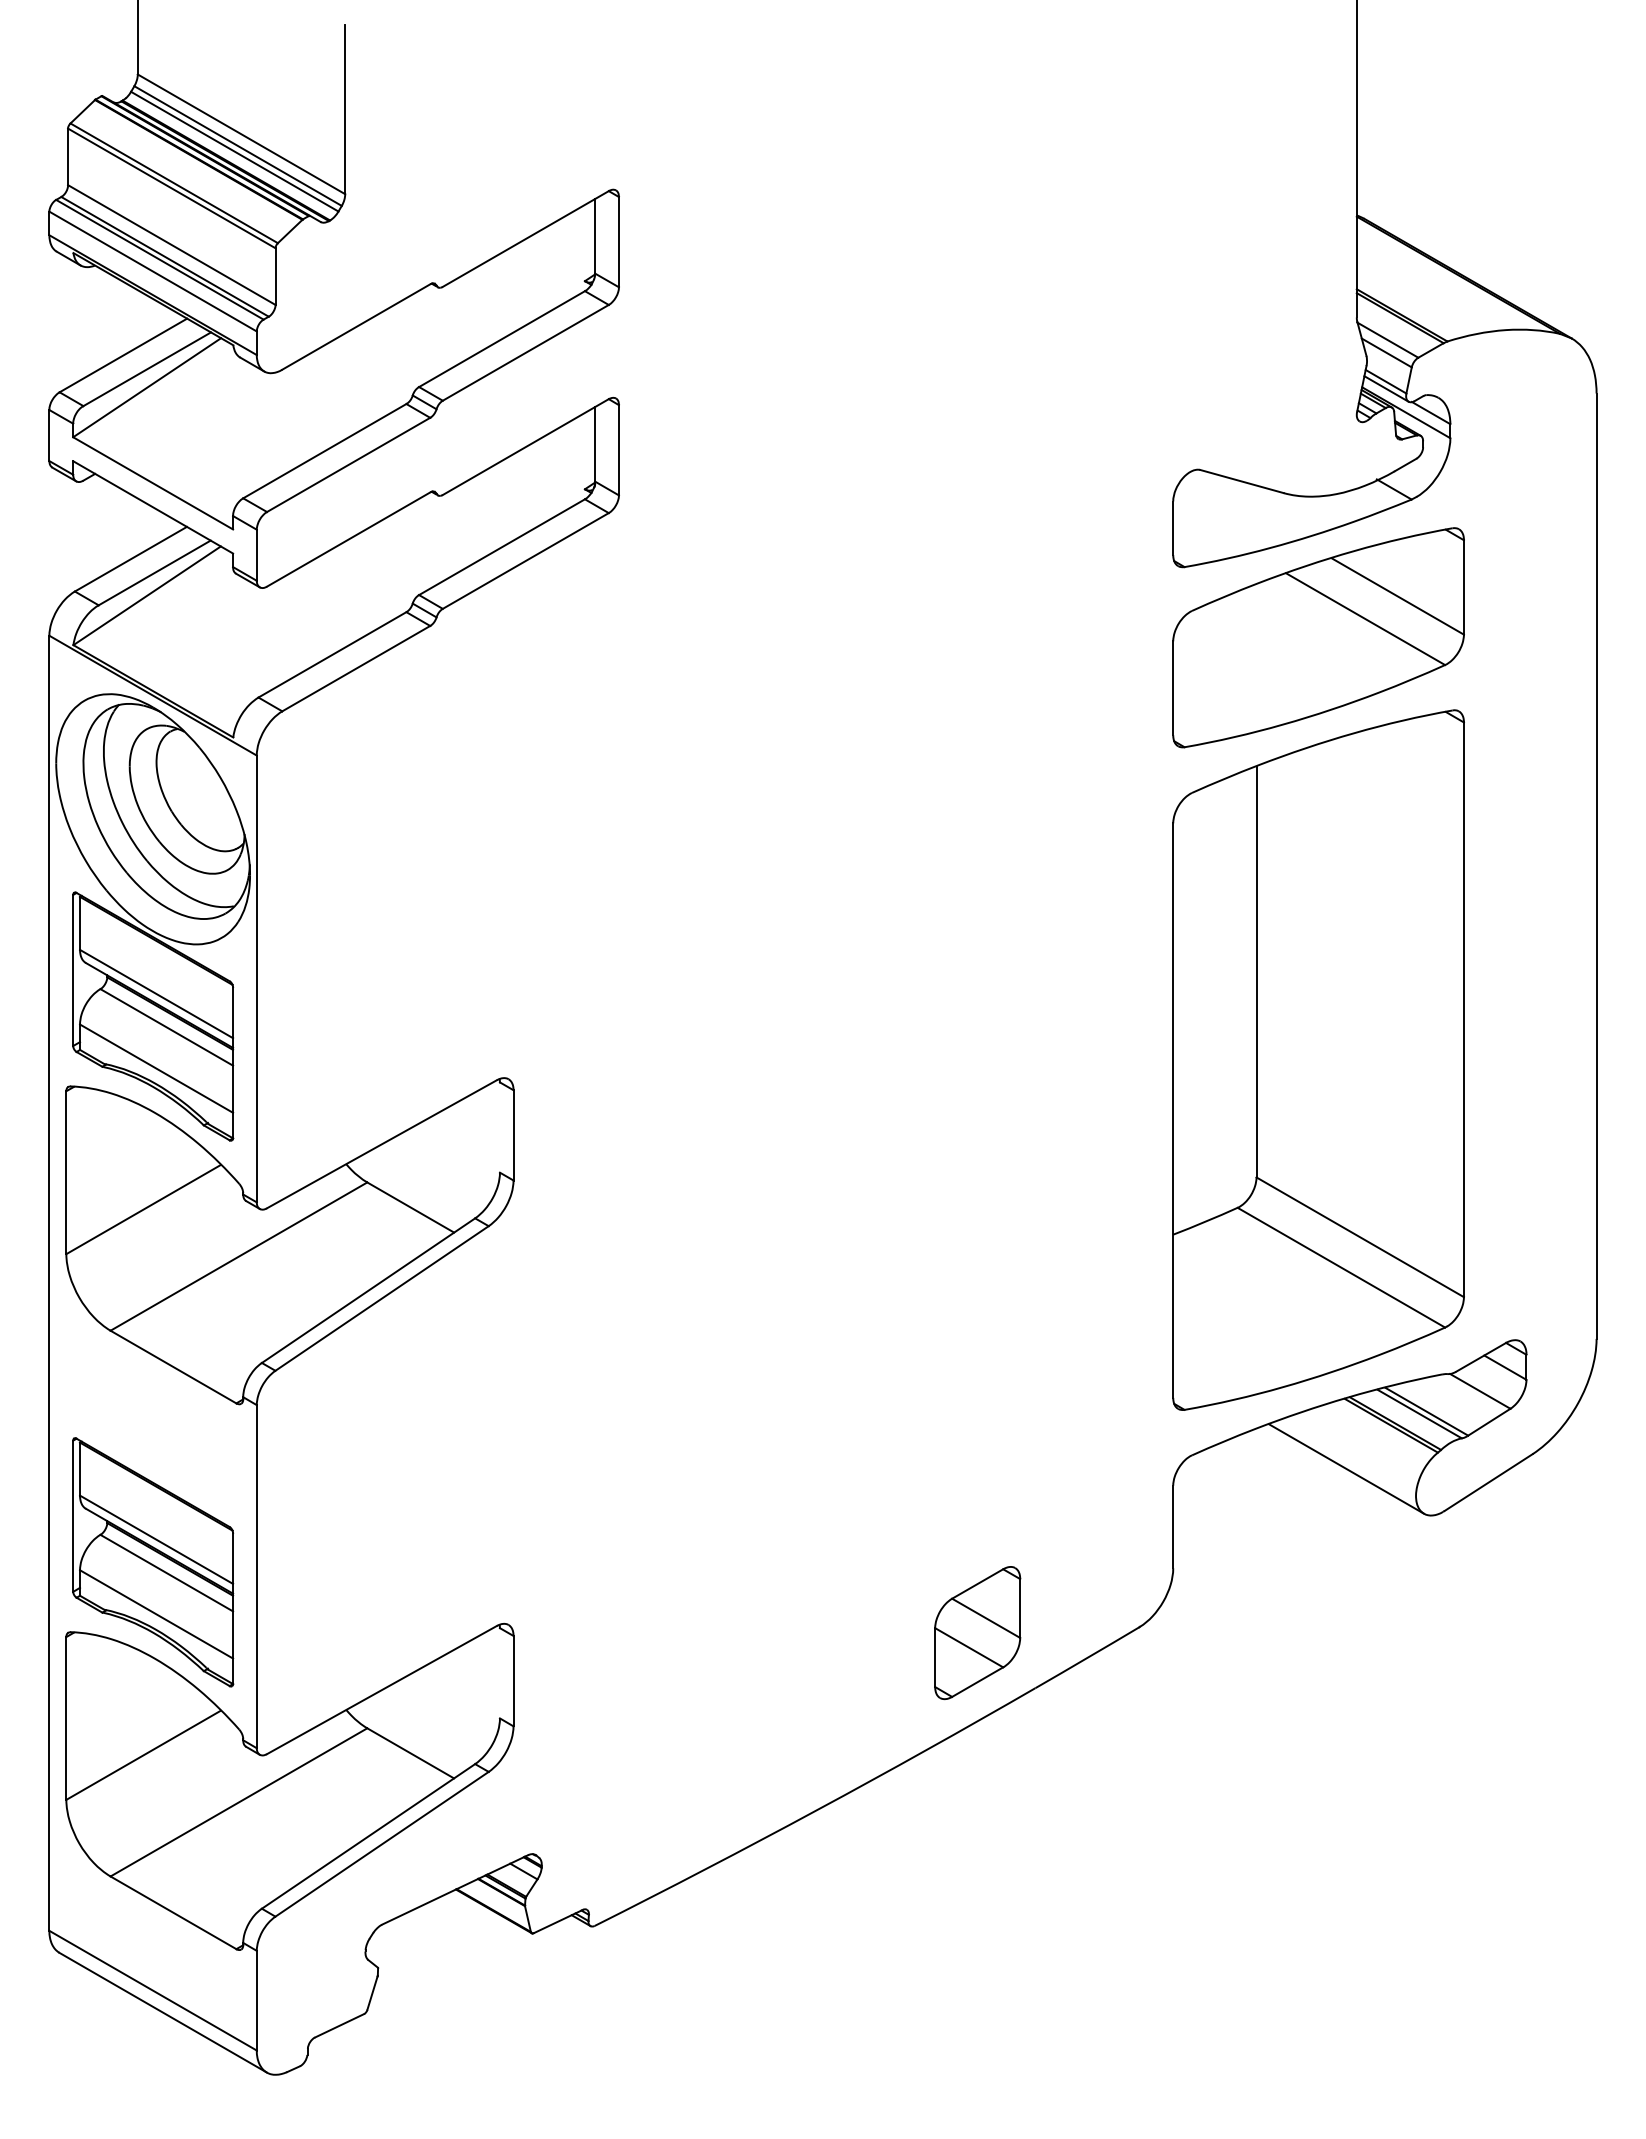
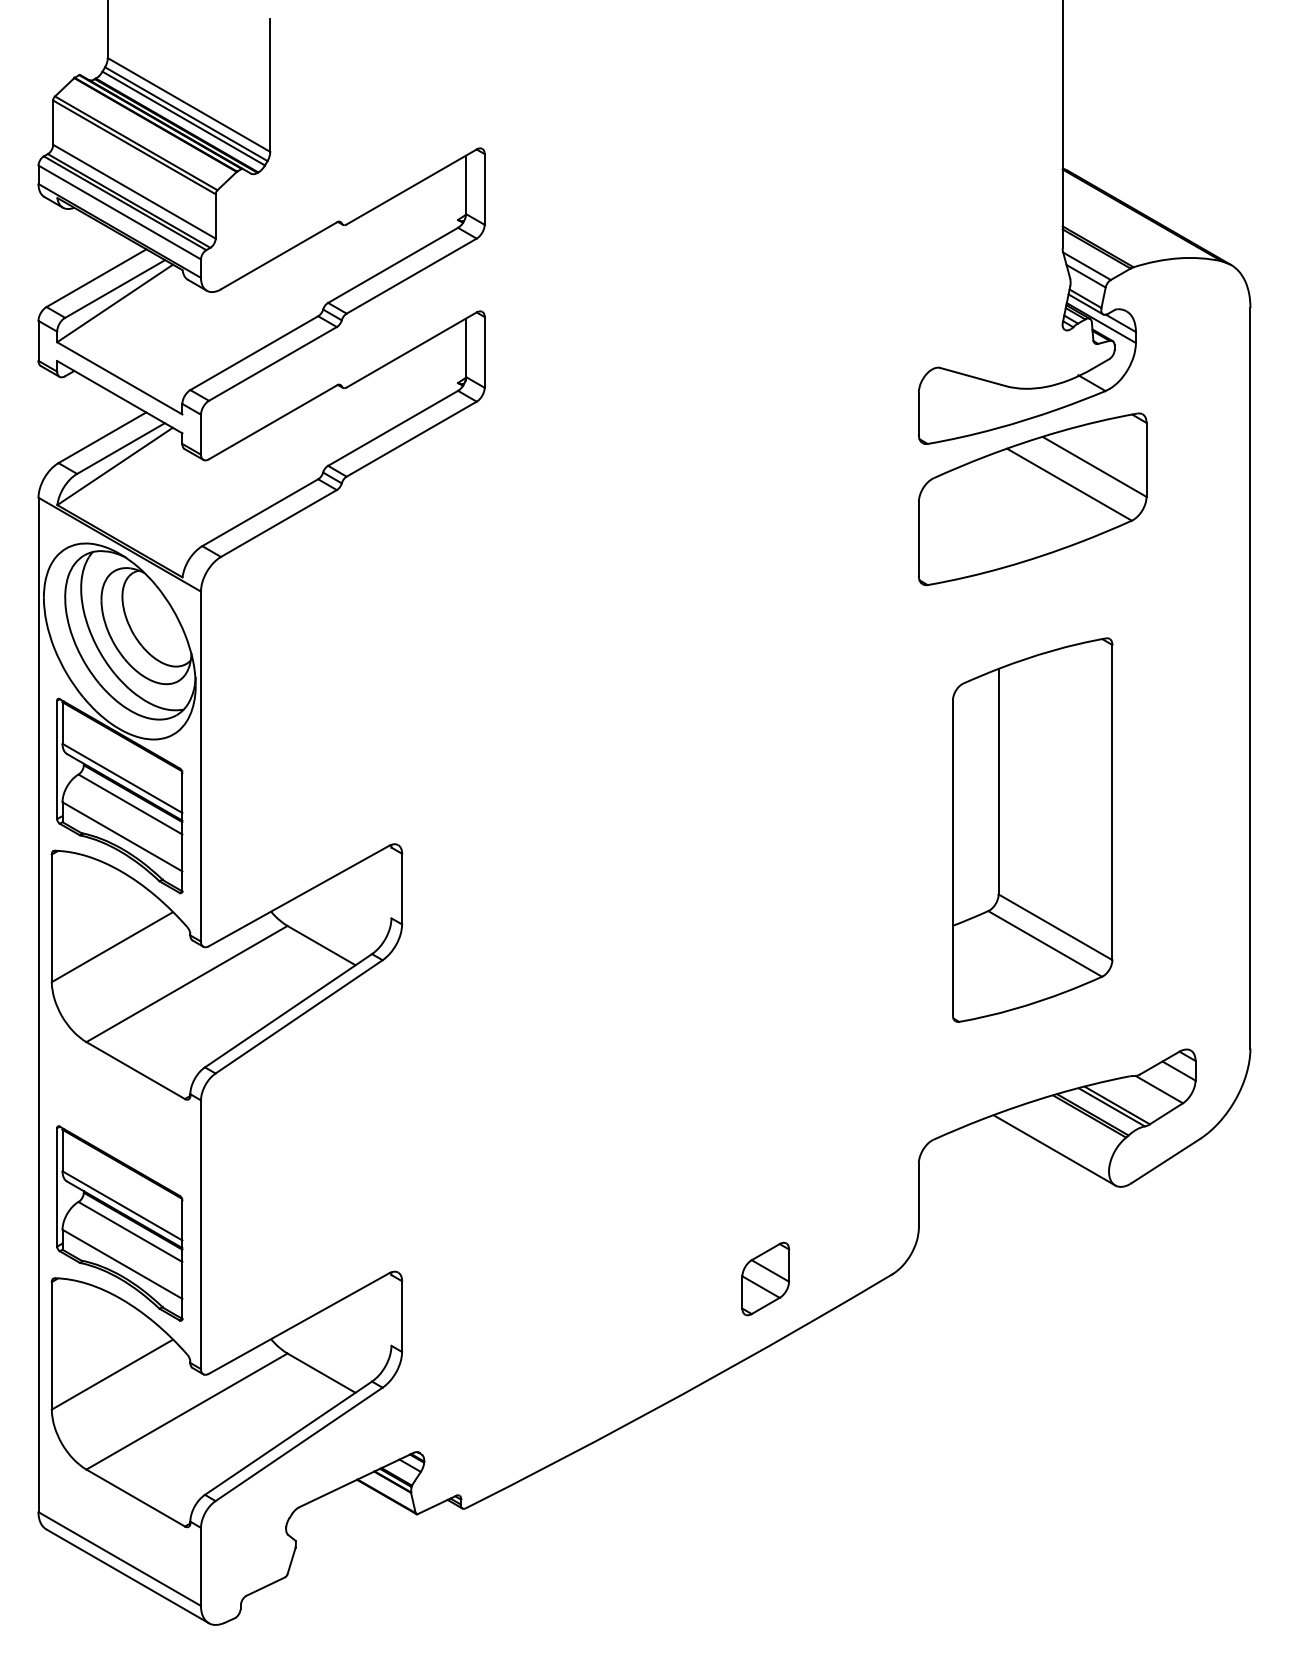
part: (1318, 1059) -> (1032, 829), size x0.7
part: (977, 1633) -> (765, 1279), size x0.7

